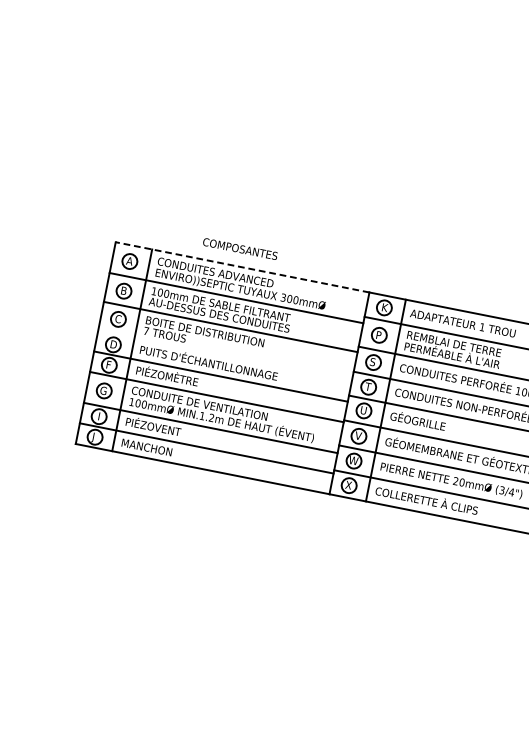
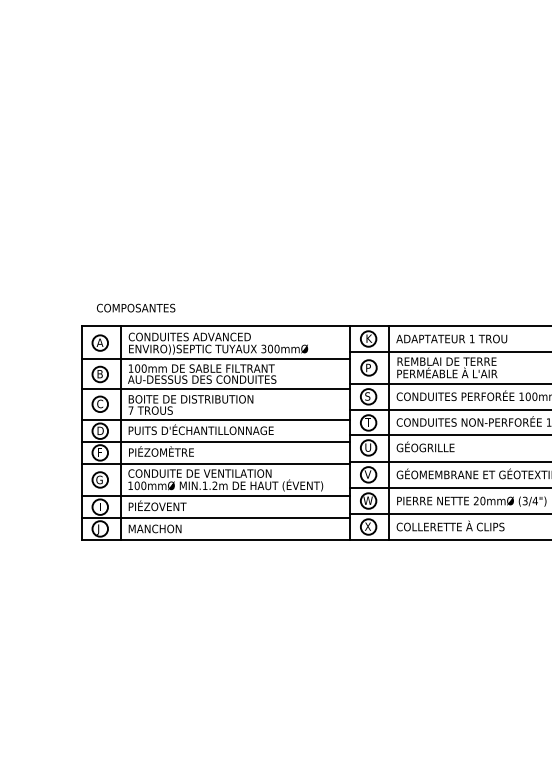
text: (240, 248) -> (136, 307), moved
line: (241, 267) -> (215, 326), dashed -> solid
line: (224, 356) -> (215, 420), added

